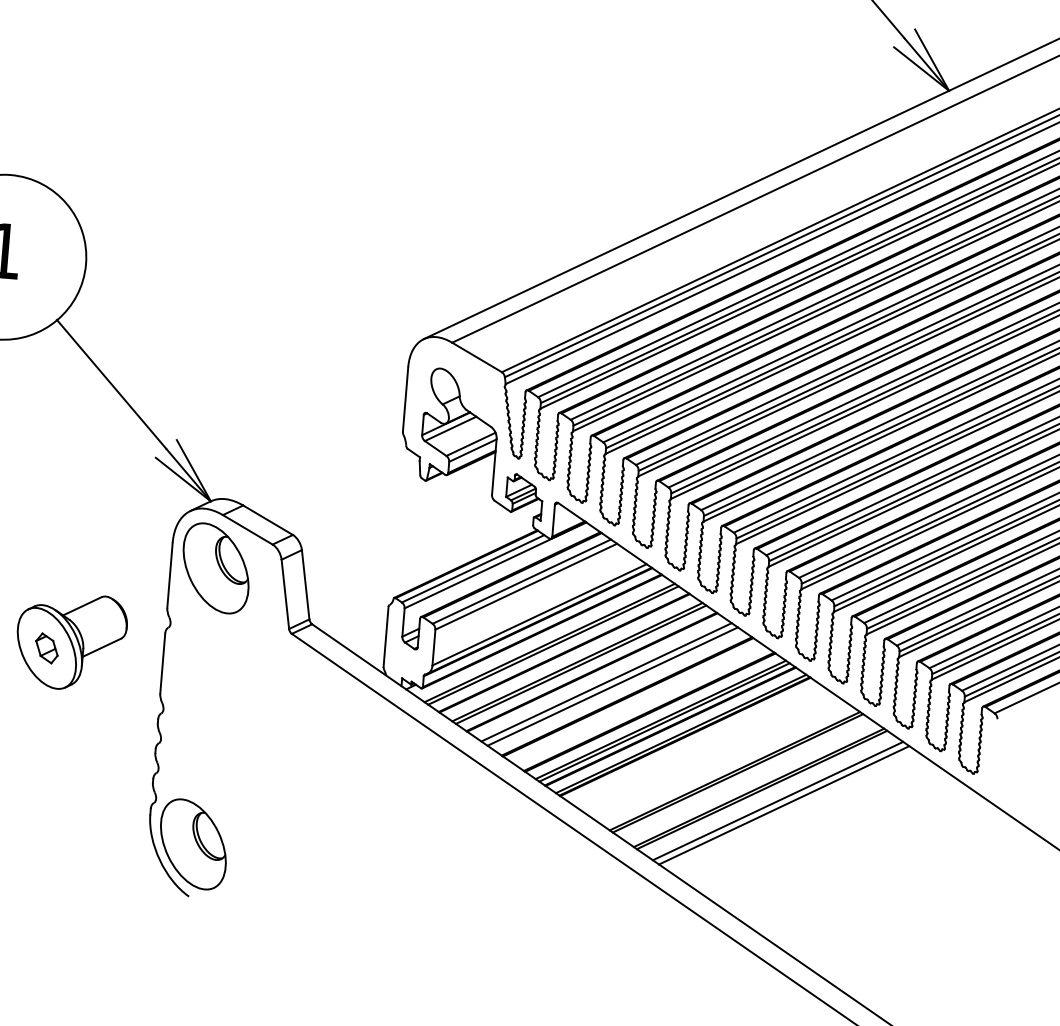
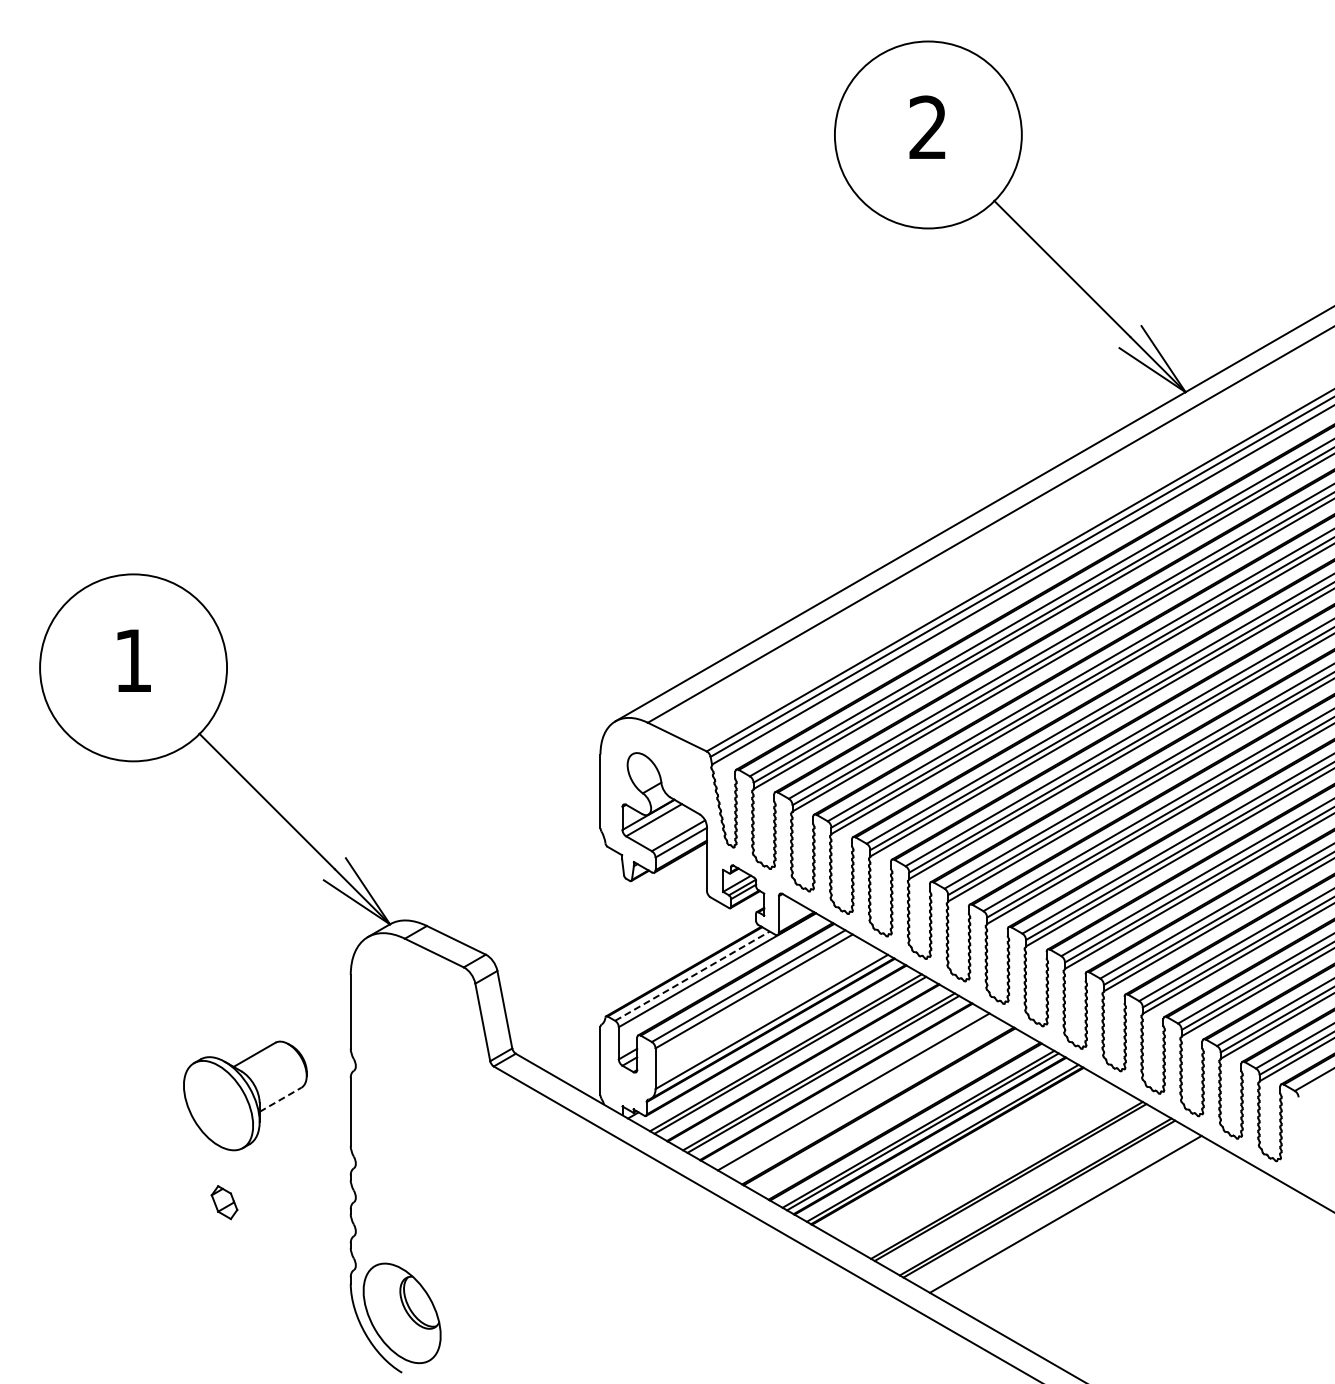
part: (215, 568) -> (401, 999), removed
line: (473, 568) -> (692, 975), solid -> dashed
line: (101, 647) -> (280, 1099), solid -> dashed
part: (46, 648) -> (224, 1202), moved
line: (612, 685) -> (860, 1095), removed
line: (778, 800) -> (1058, 1209), removed

